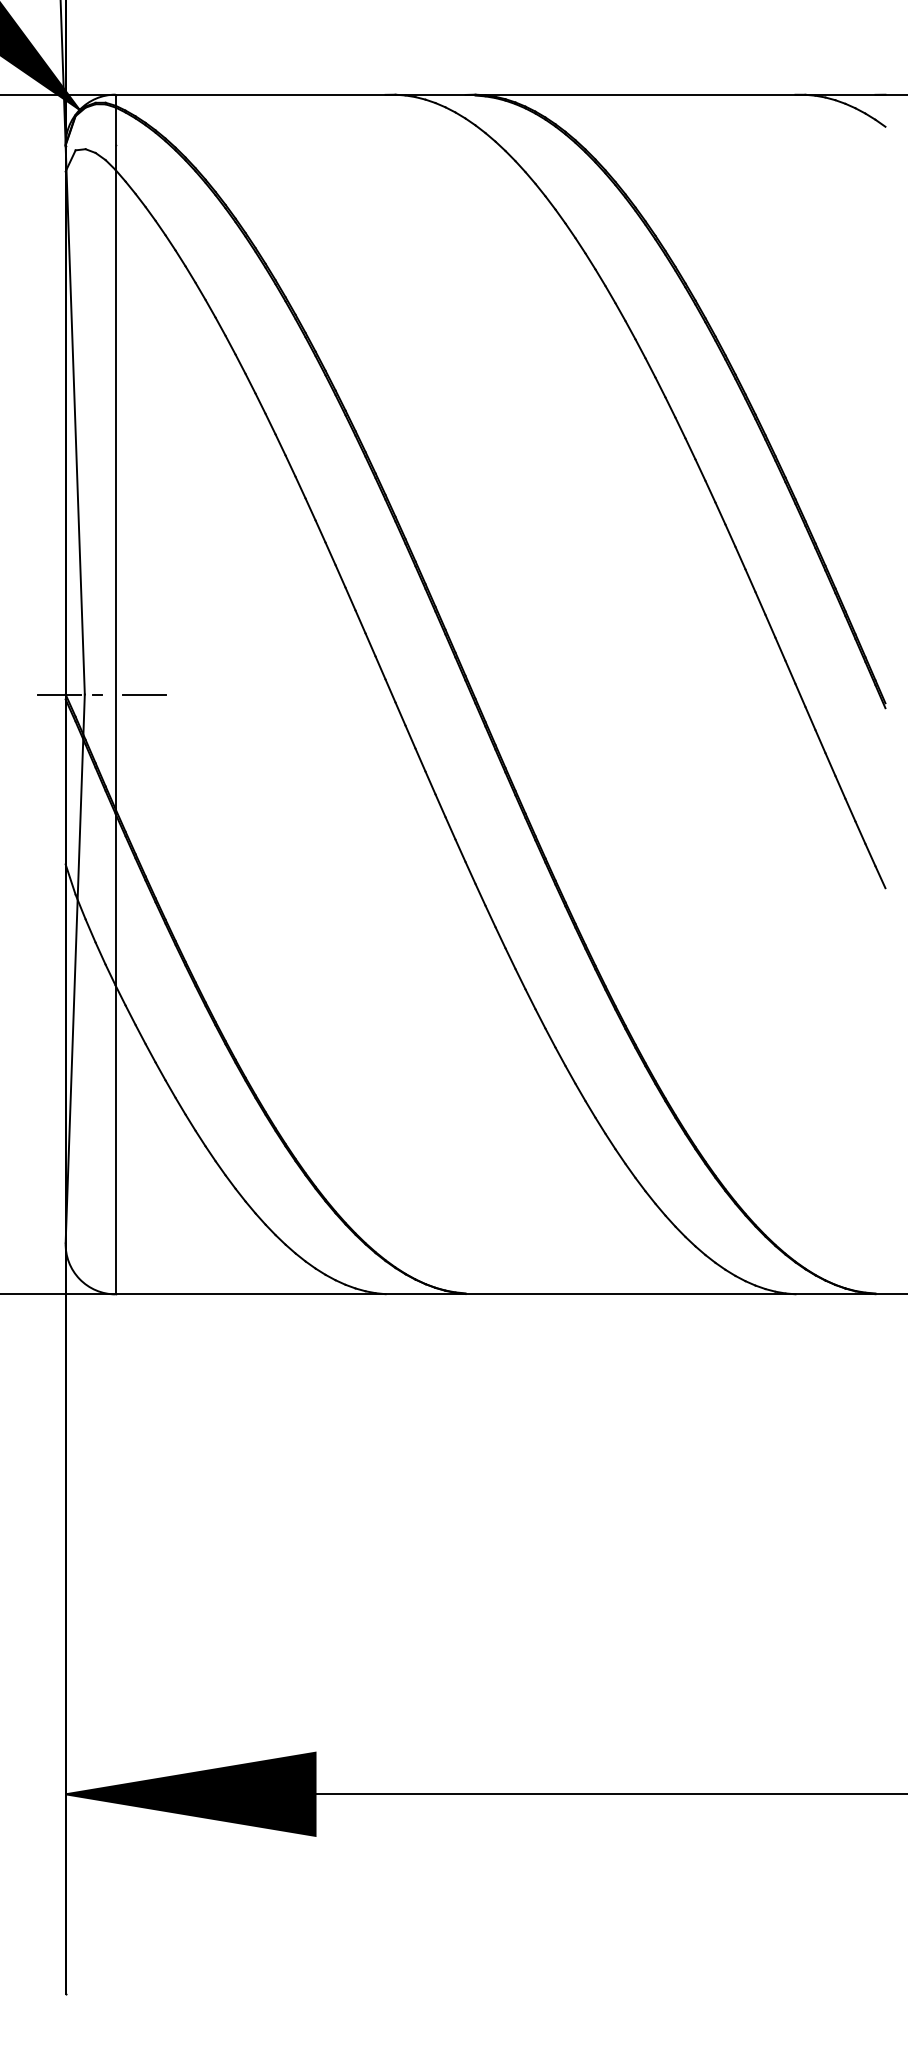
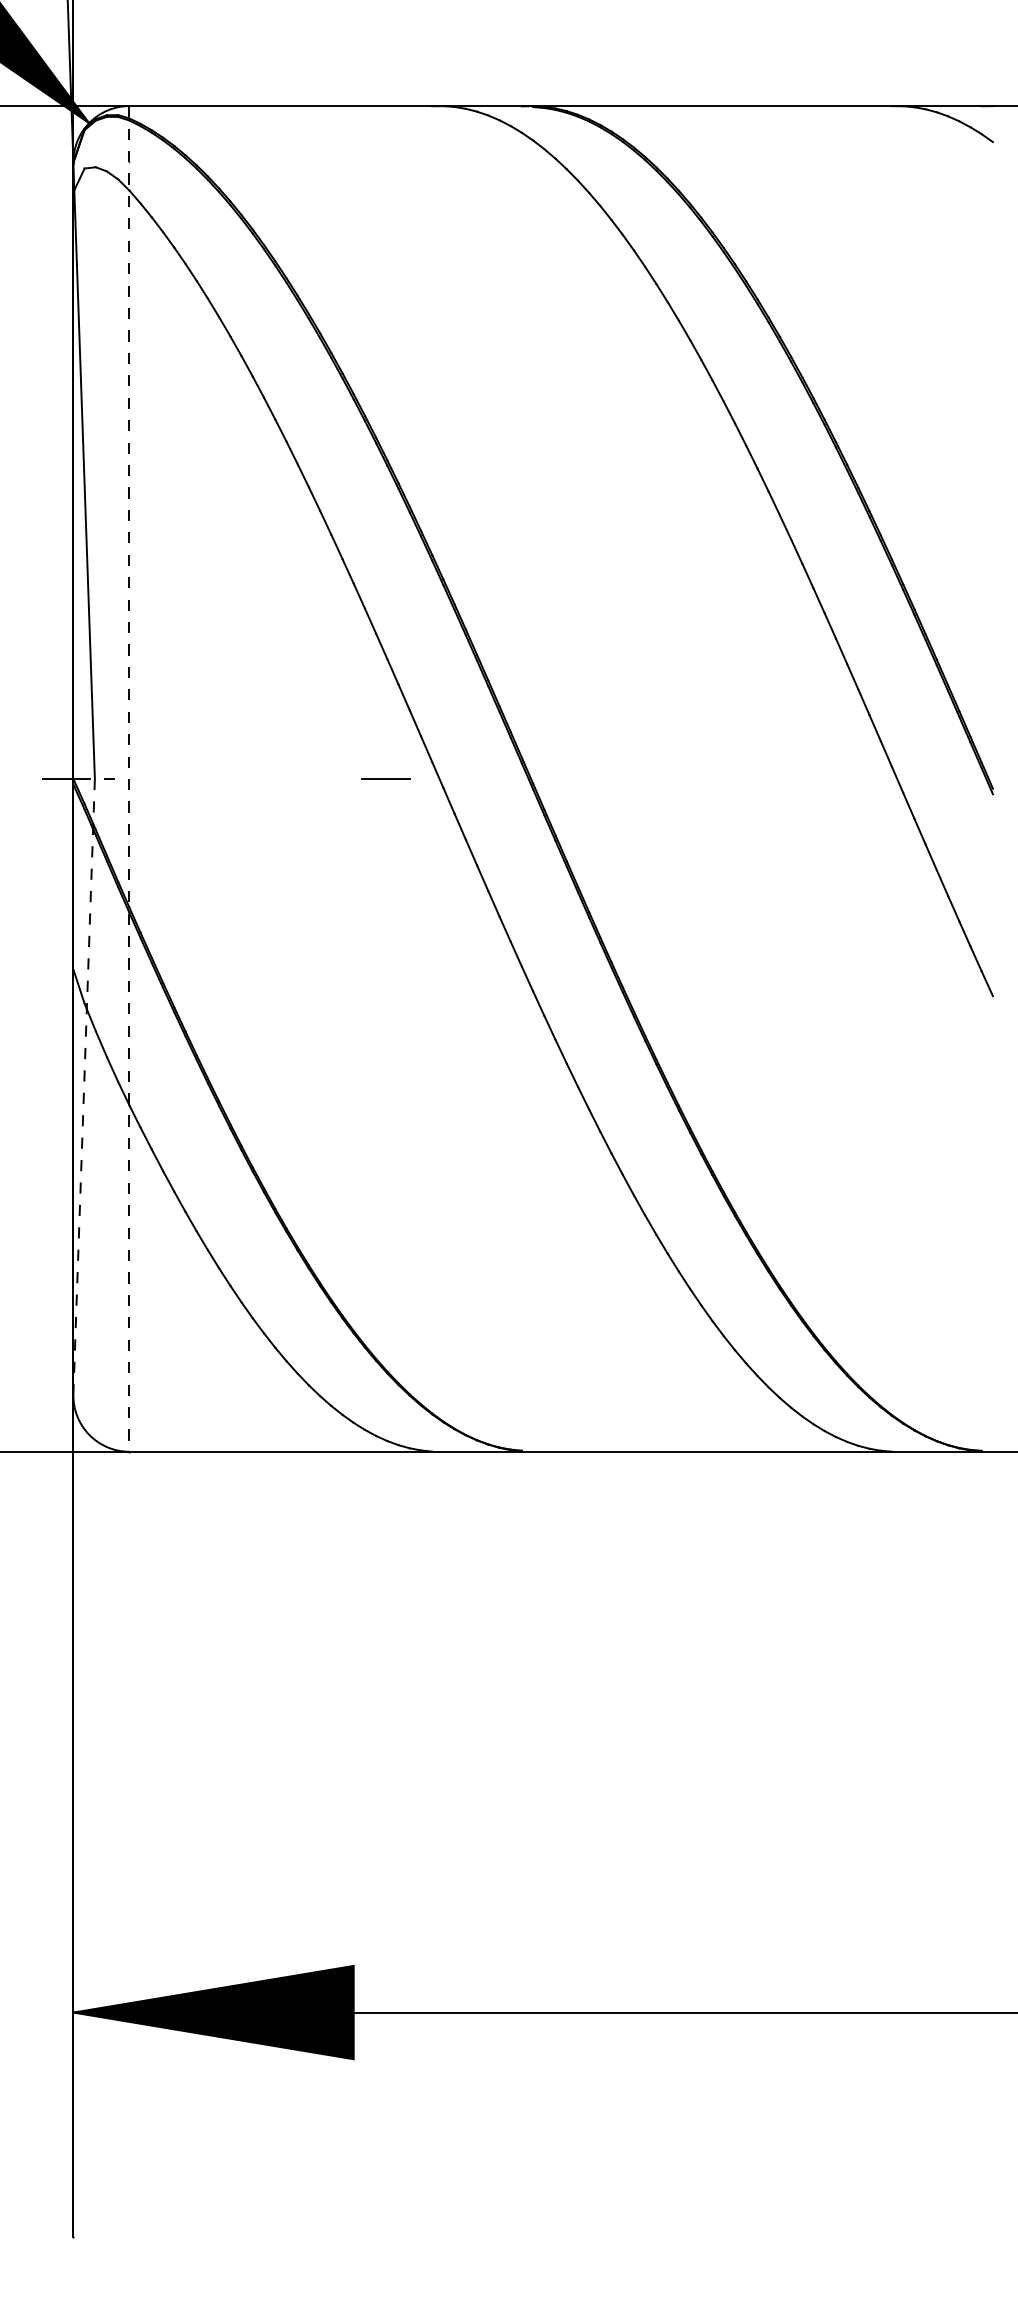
line: (115, 694) -> (129, 778), solid -> dashed
line: (144, 694) -> (385, 778), moved
line: (75, 968) -> (84, 1086), solid -> dashed

